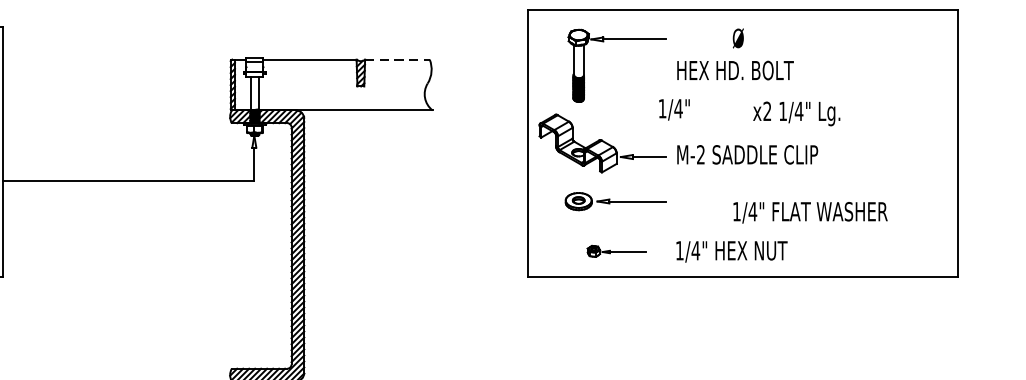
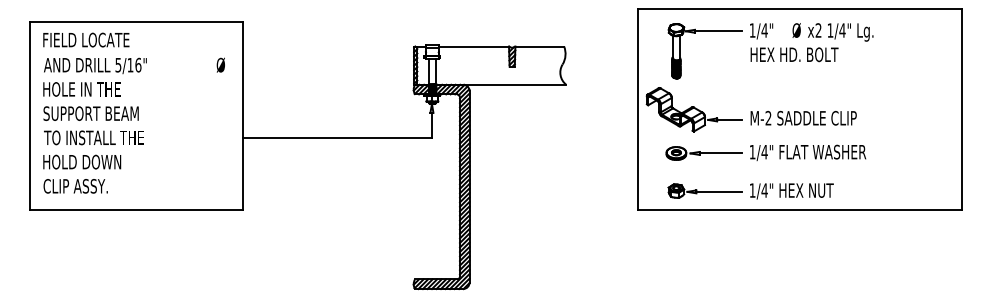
line: (398, 59) -> (540, 46), dashed -> solid
text: (674, 110) -> (761, 31), moved
text: (796, 113) -> (840, 32), moved
text: (811, 212) -> (808, 152), moved
part: (615, 250) -> (704, 190), size x1.67

